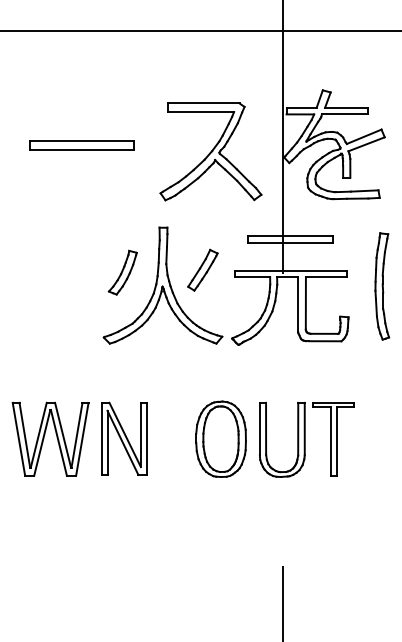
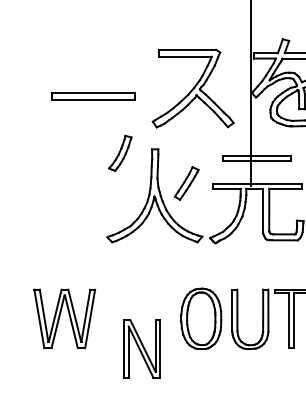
part: (81, 145) -> (93, 96), moved
part: (122, 272) -> (119, 153), moved
part: (124, 438) -> (142, 348), moved

